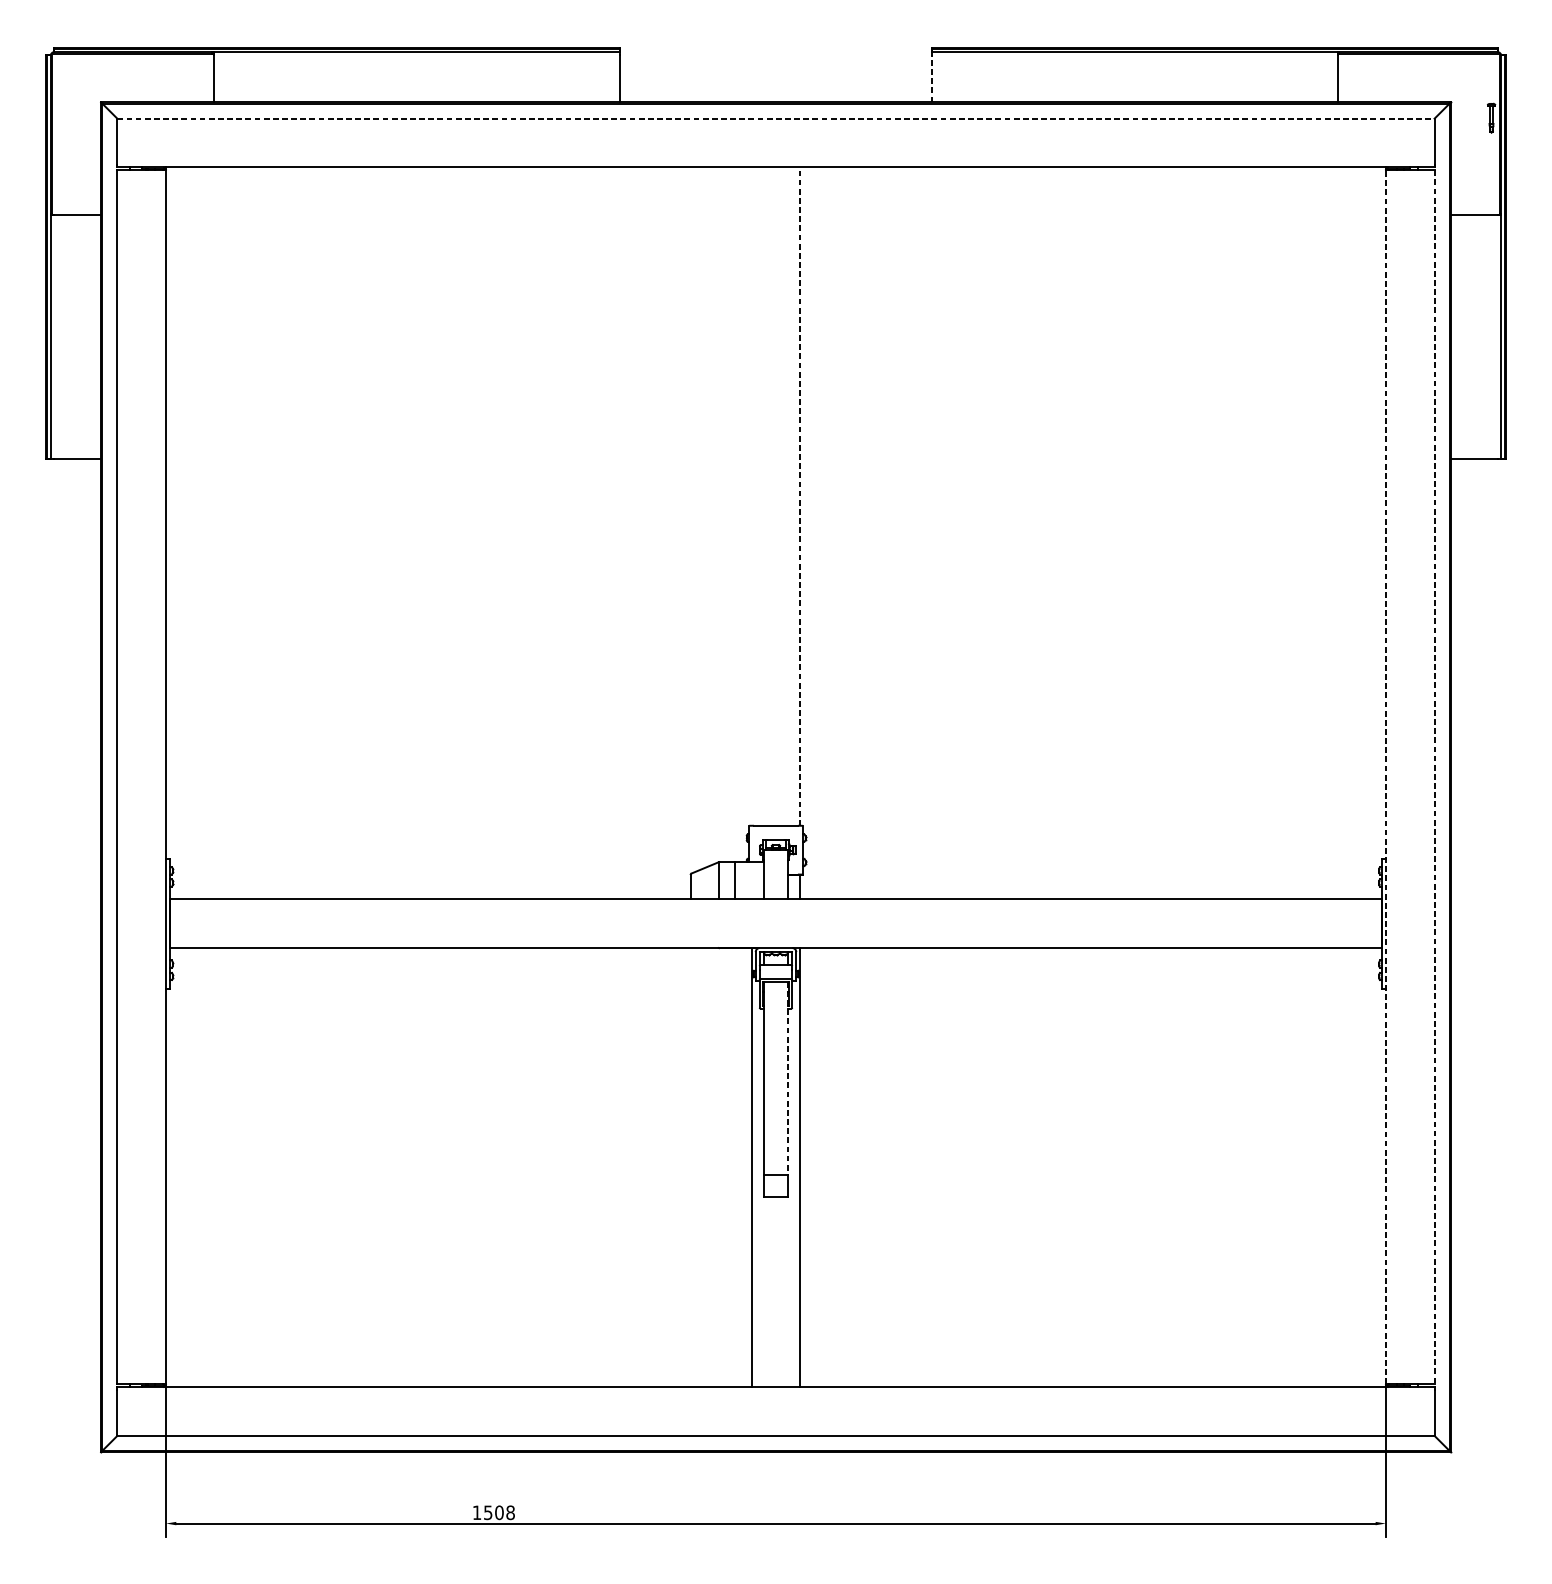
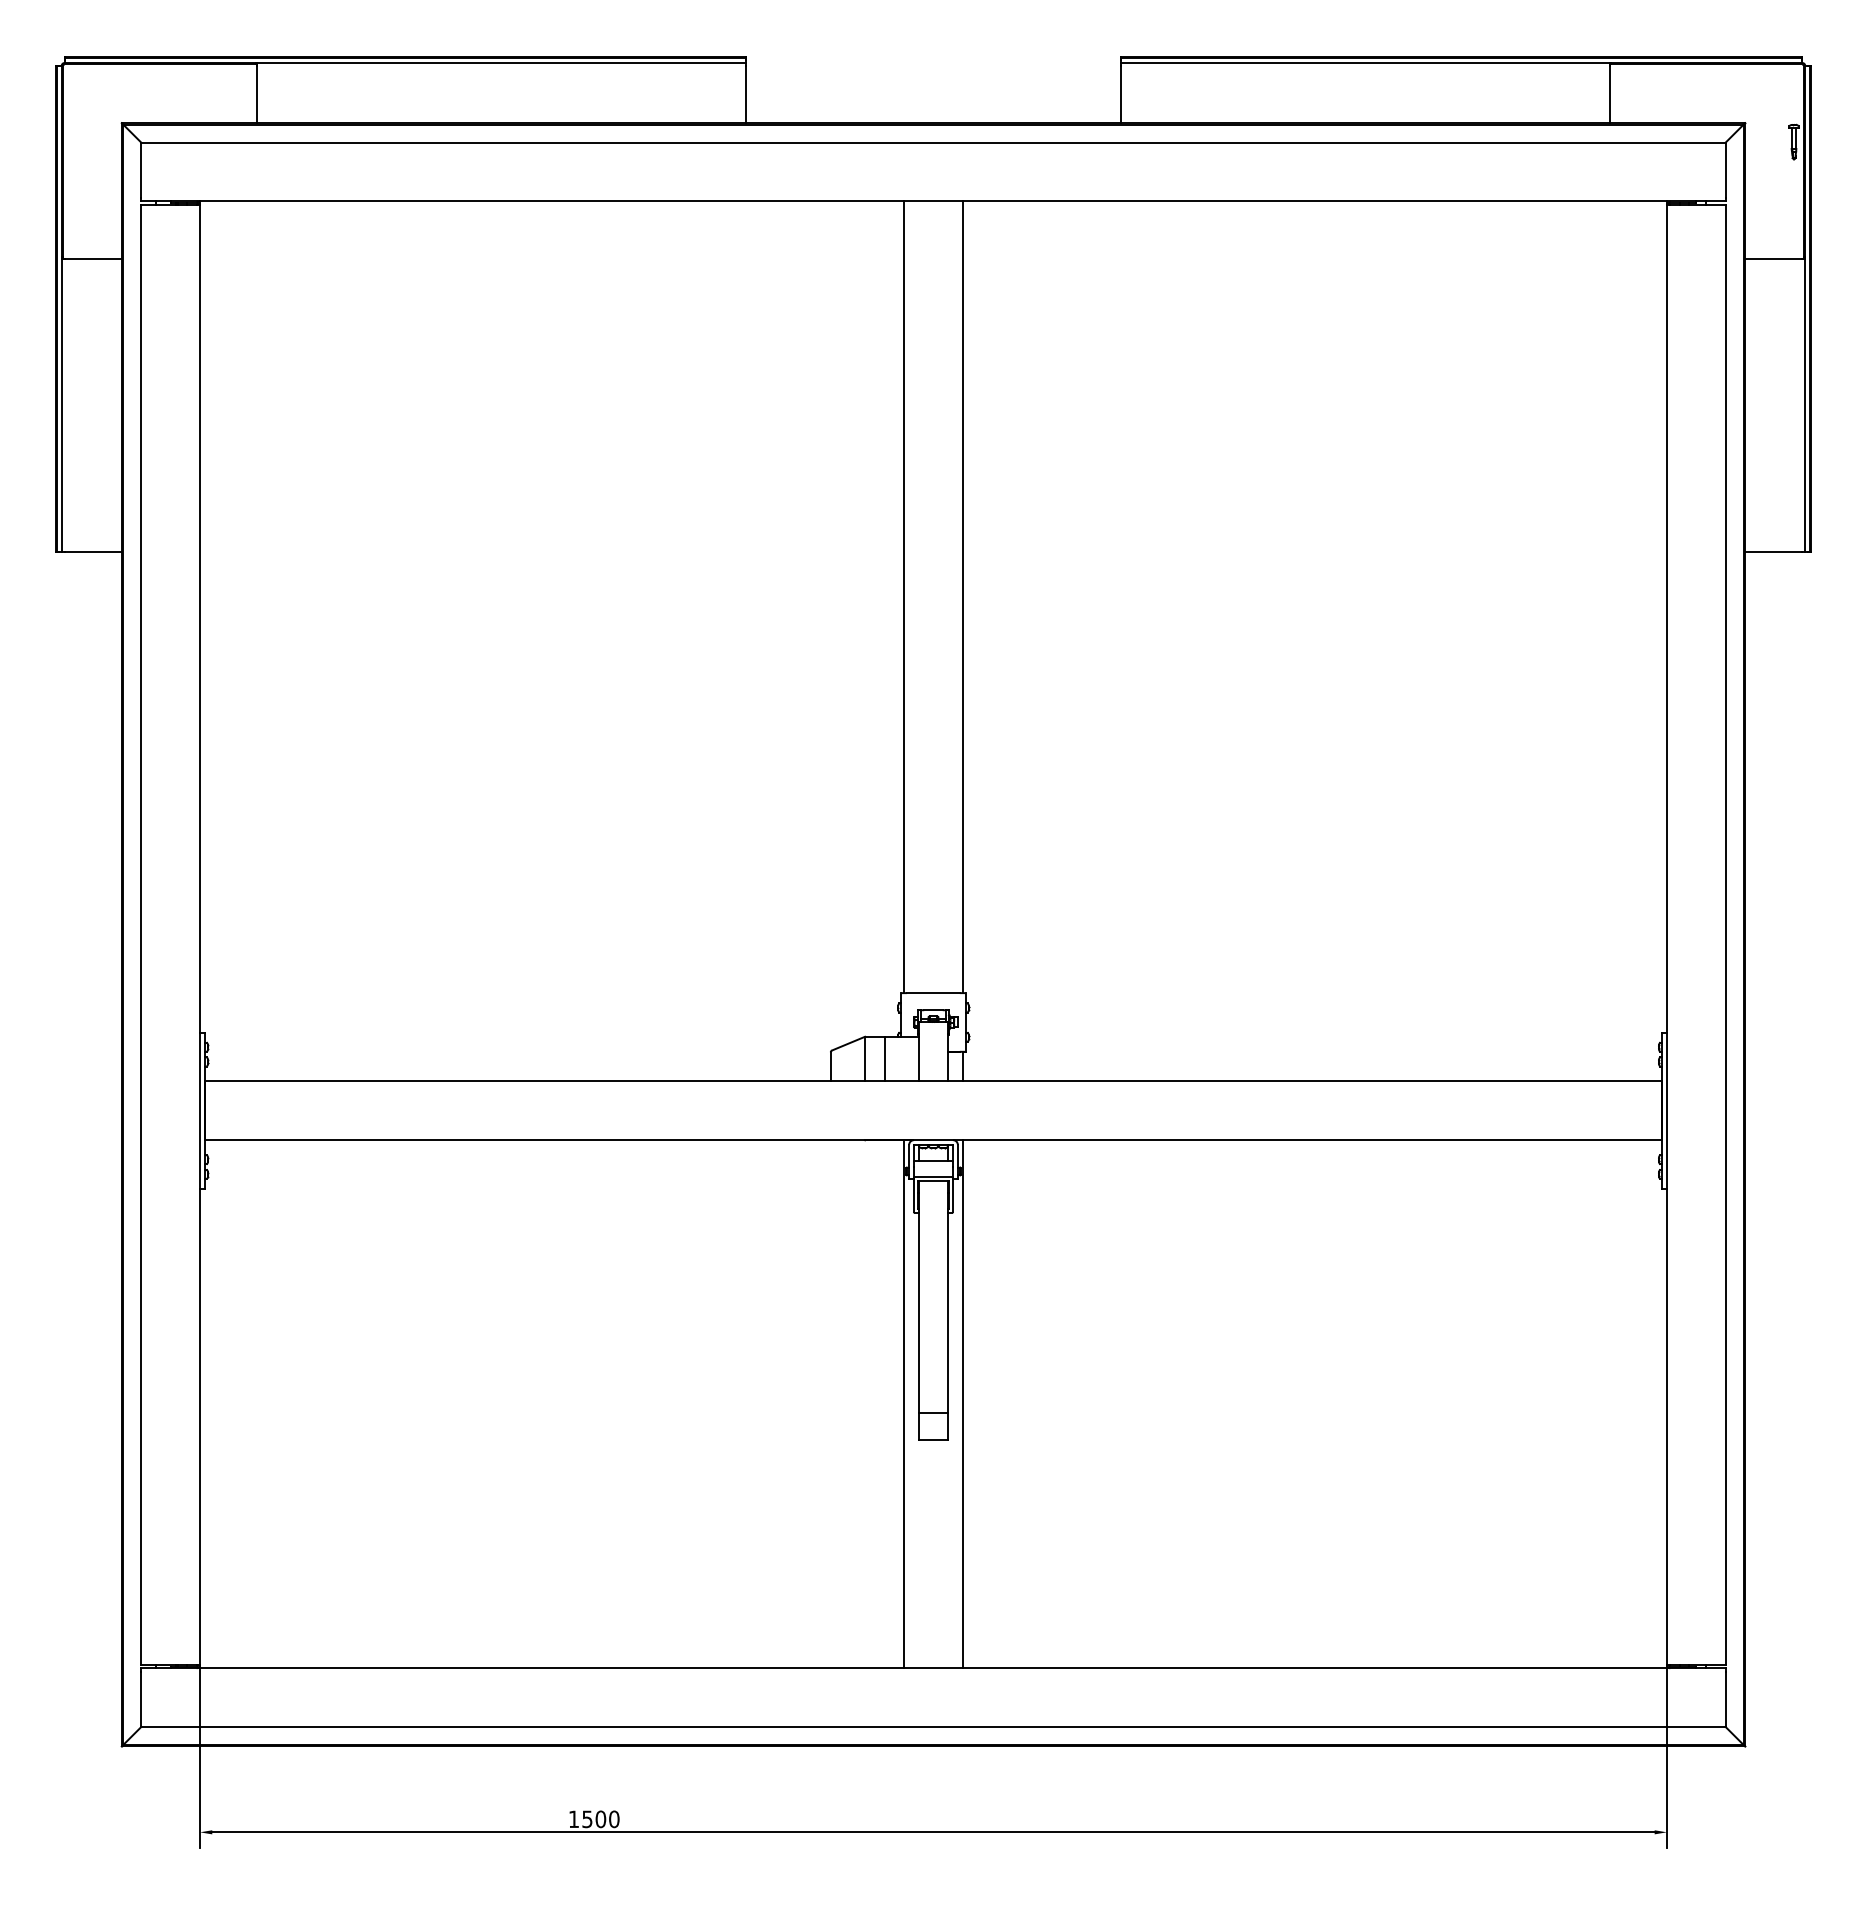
line: (931, 78) -> (1120, 94), dashed -> solid
line: (776, 118) -> (933, 142), dashed -> solid
line: (751, 496) -> (904, 597), added
line: (800, 496) -> (962, 597), dashed -> solid
line: (1385, 777) -> (1666, 934), dashed -> solid
line: (1434, 777) -> (1725, 934), dashed -> solid
line: (788, 1078) -> (948, 1297), dashed -> solid
text: (510, 1512) -> (614, 1818), 1508 -> 1500

